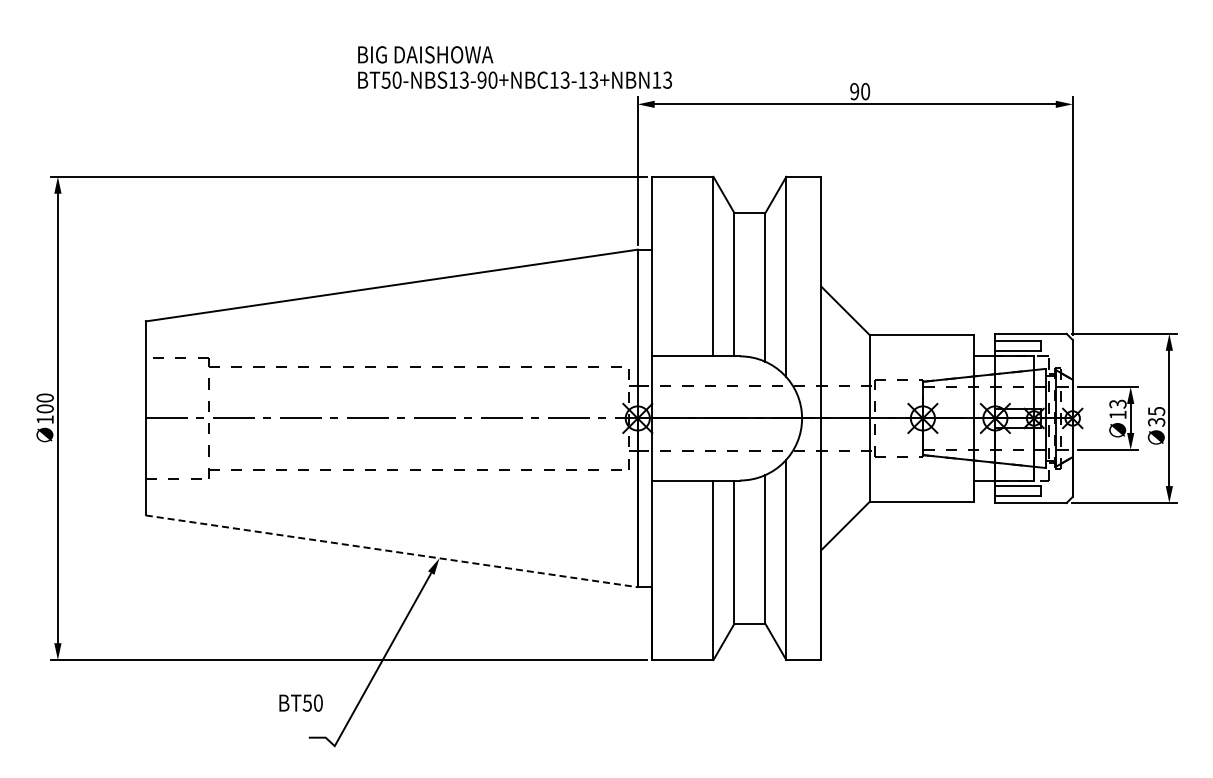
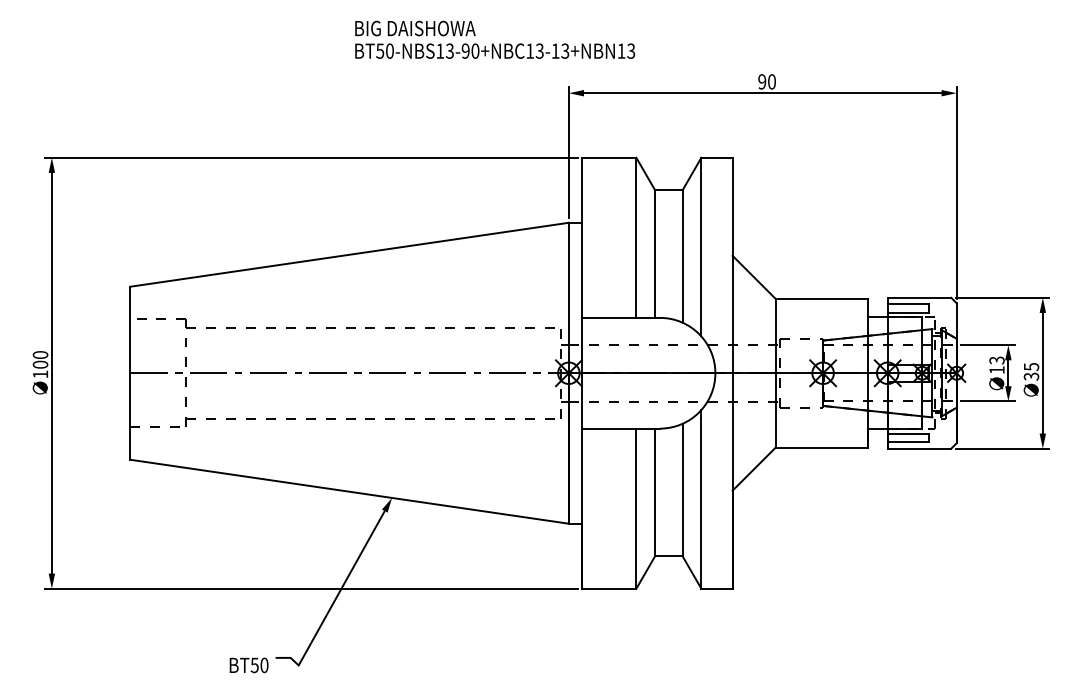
text: (514, 67) -> (494, 39), moved
line: (391, 551) -> (349, 491), dashed -> solid
text: (300, 702) -> (248, 664), moved

